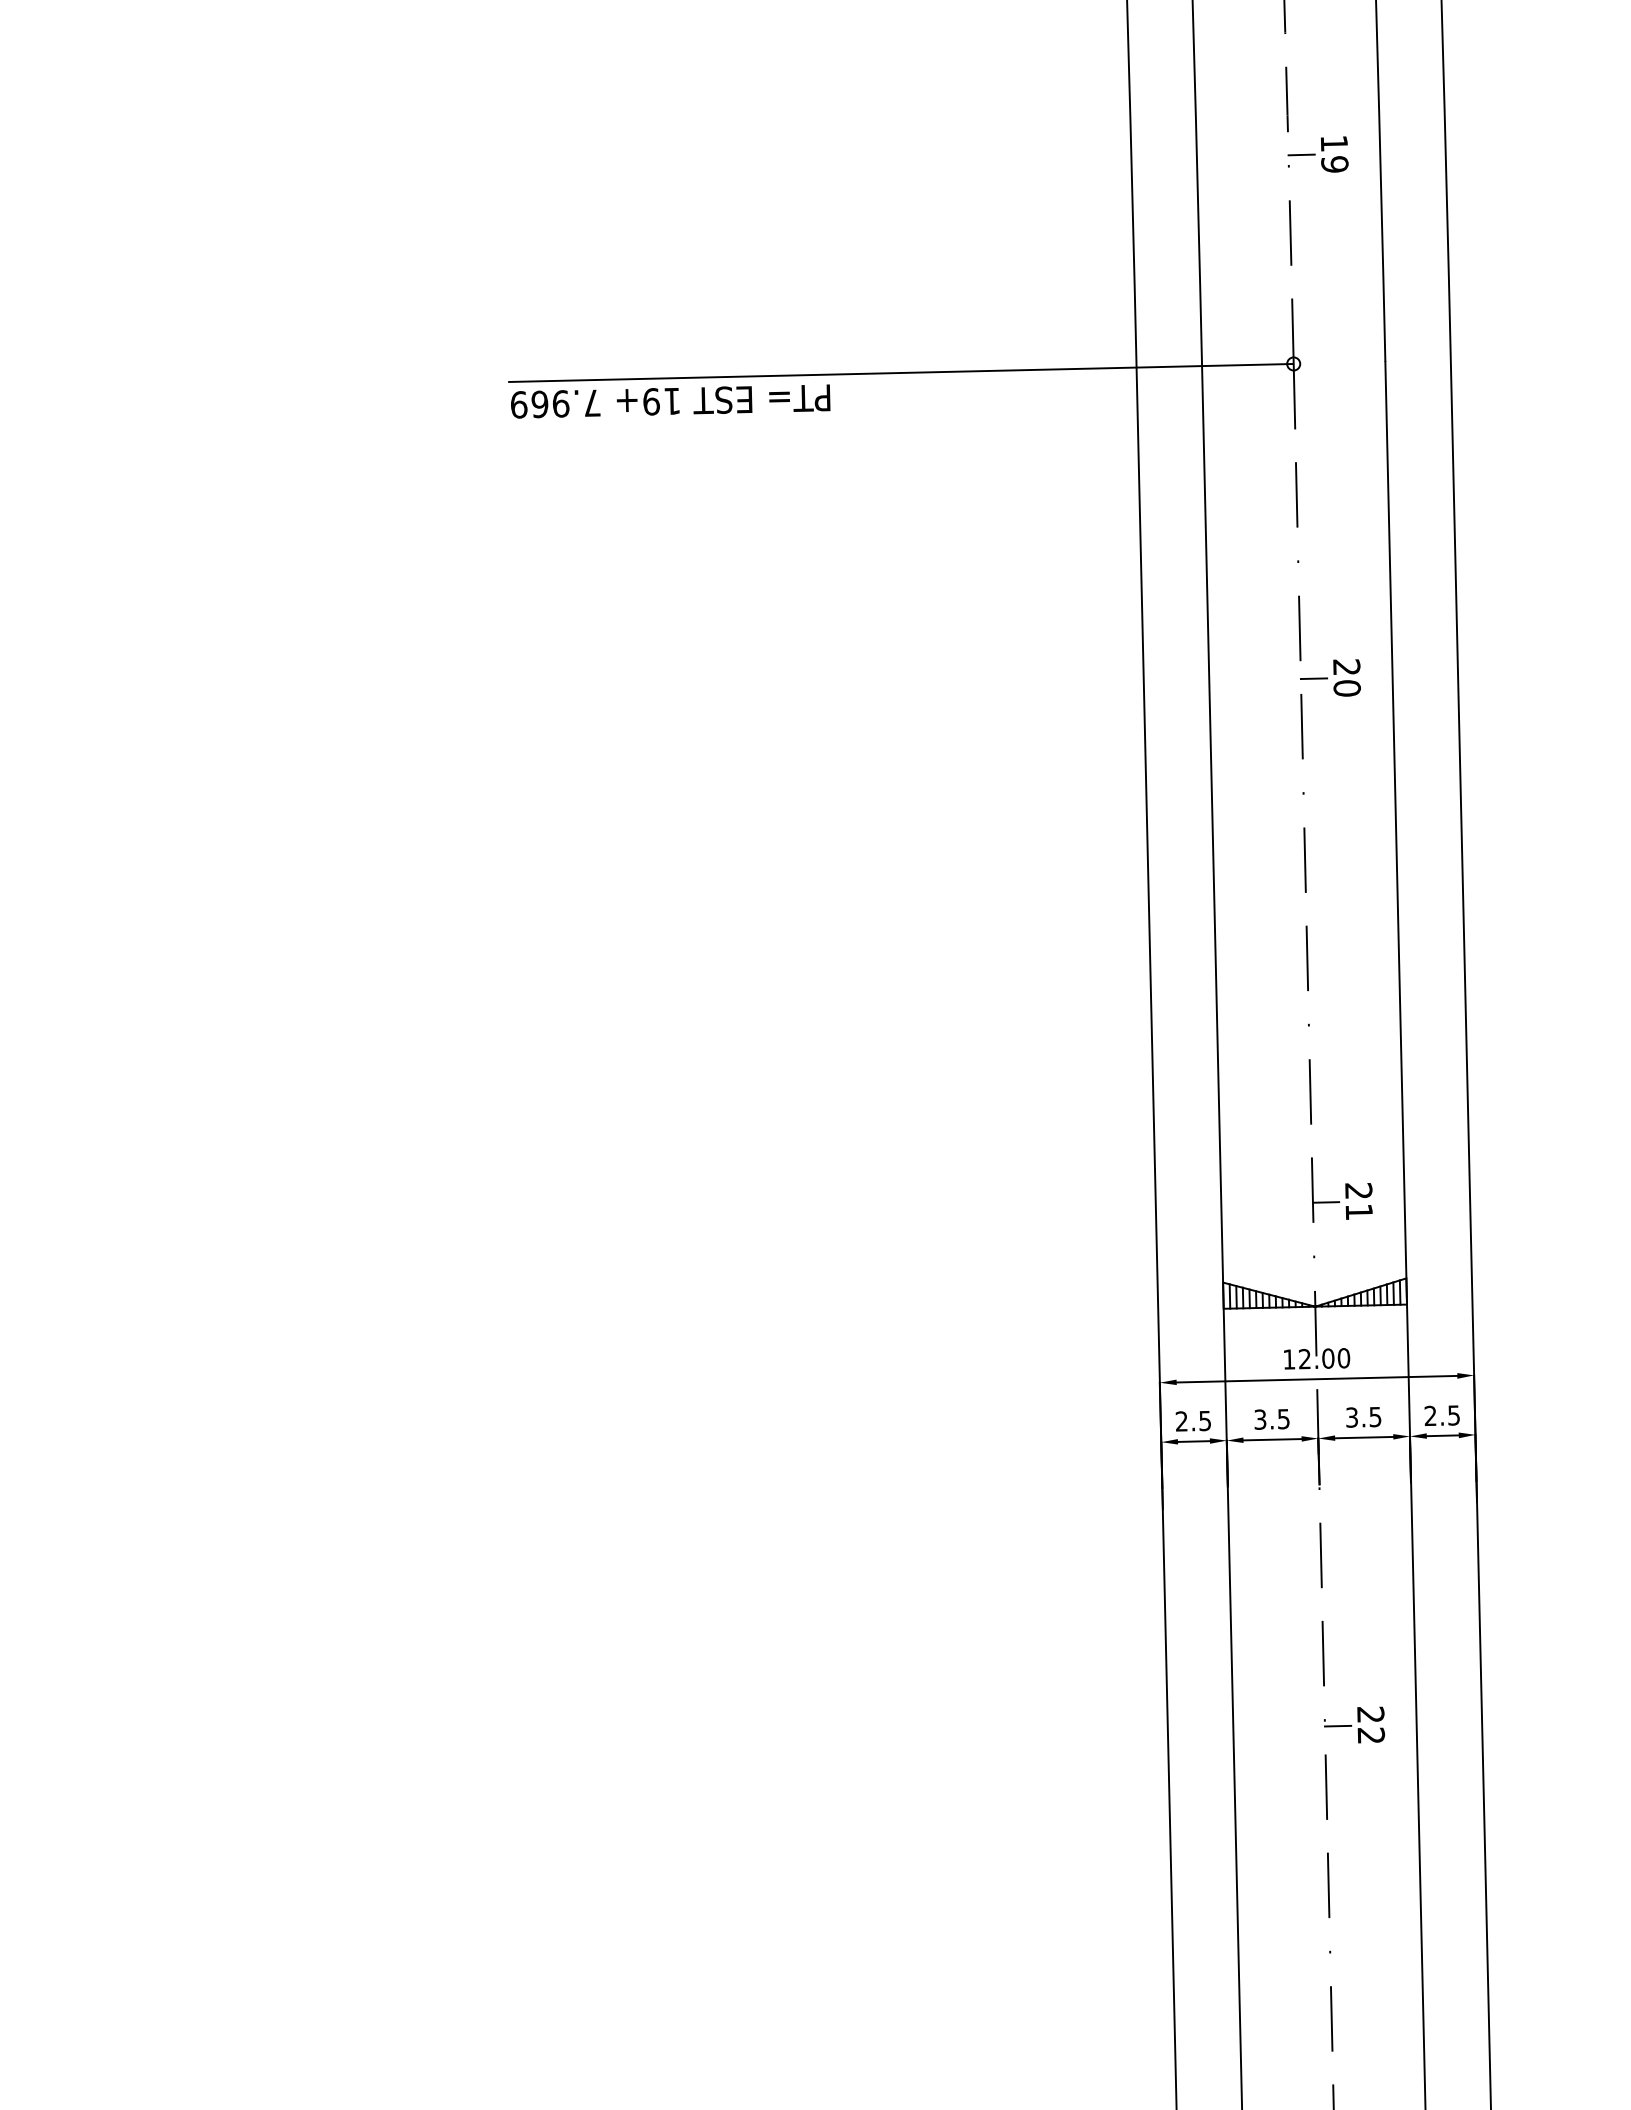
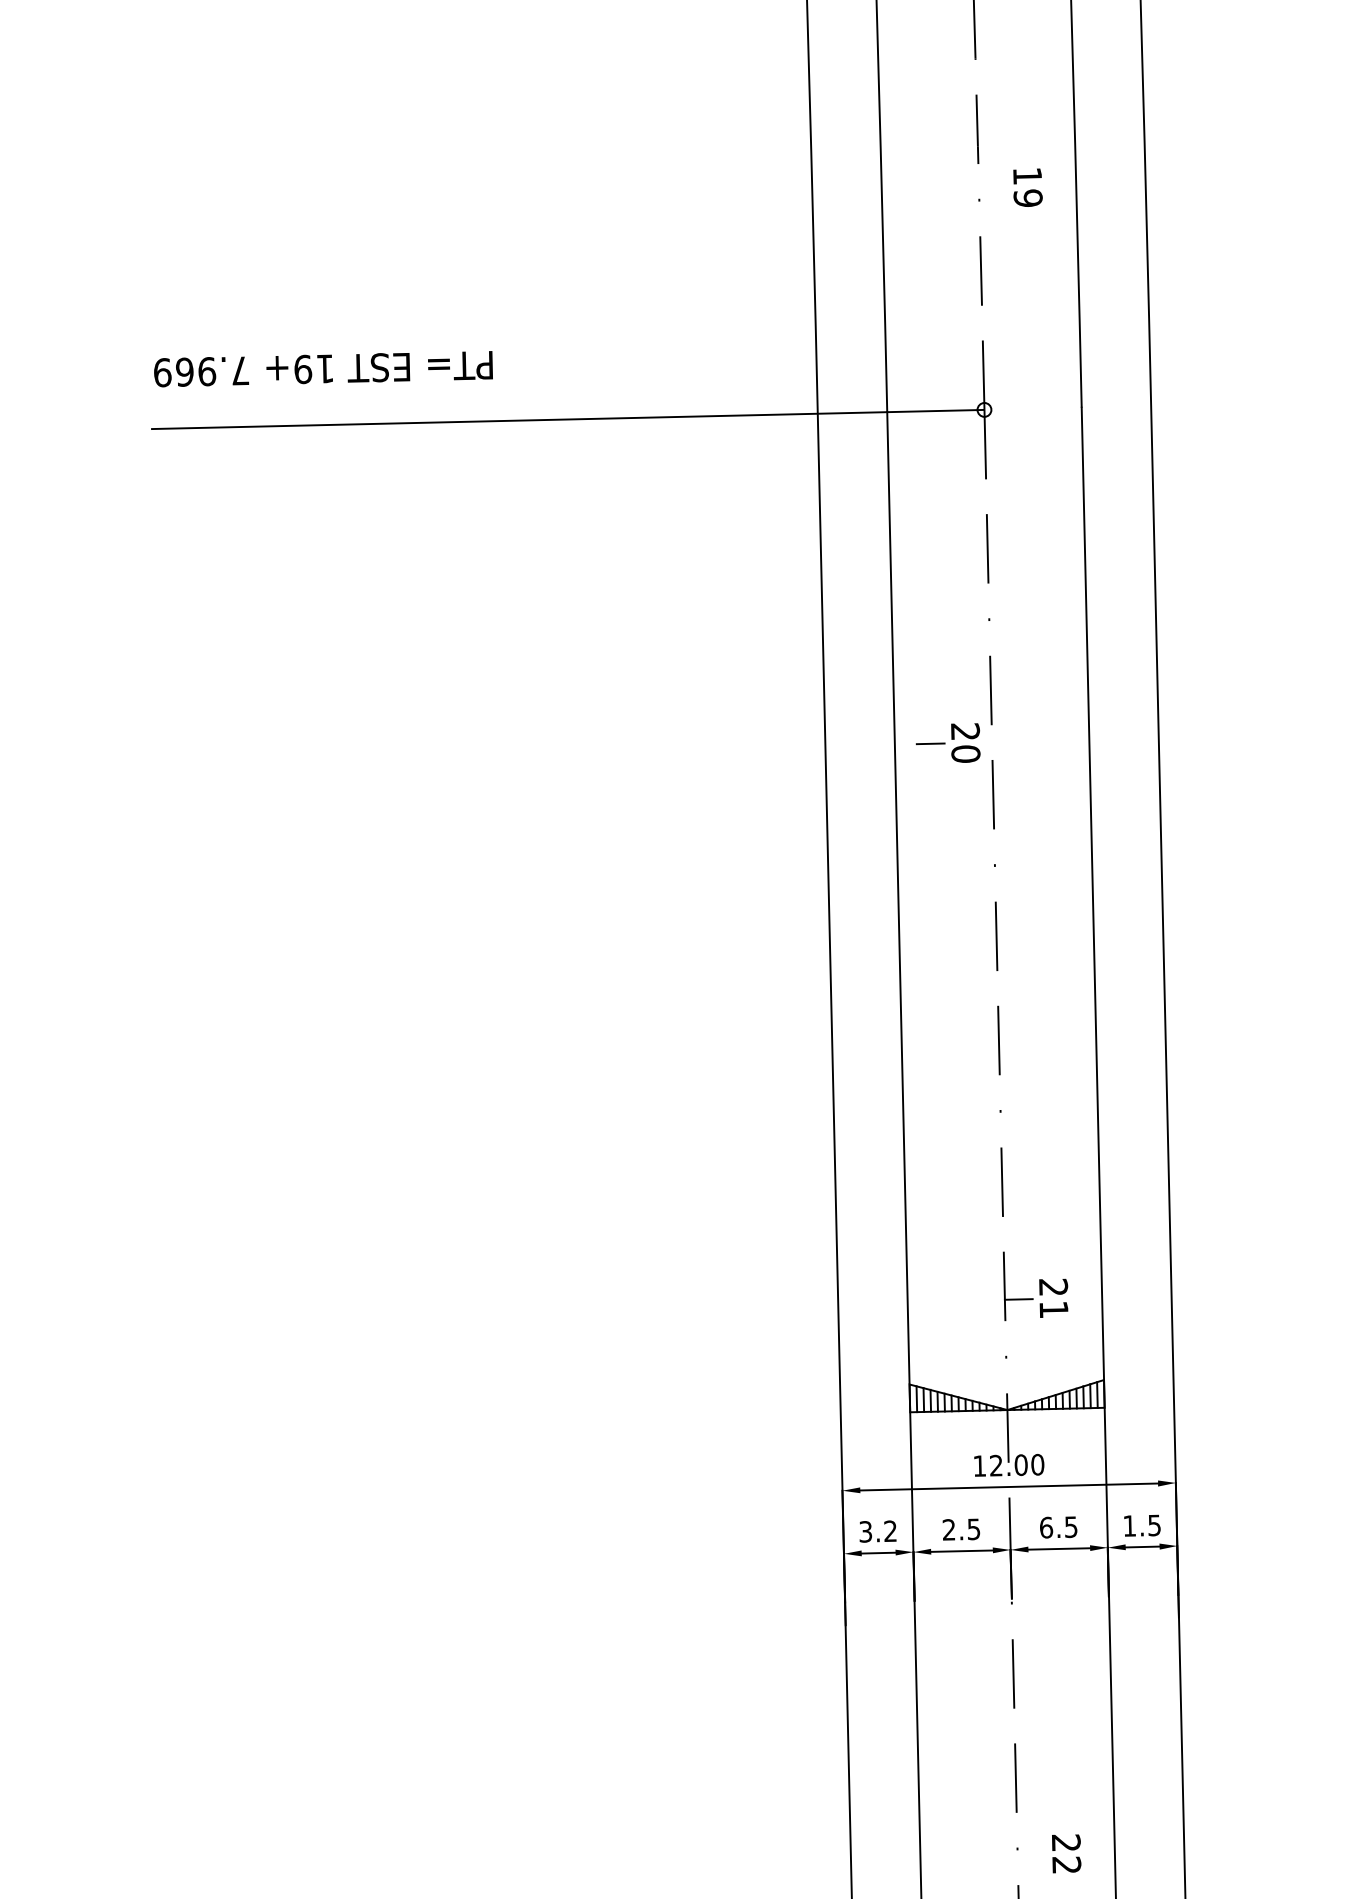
line: (1301, 154) -> (992, 187), removed
text: (670, 401) -> (323, 369), moved
part: (1330, 677) -> (948, 742), moved
text: (1430, 1415) -> (1129, 1525), 2.5 -> 1.5
text: (1352, 1417) -> (1046, 1527), 3.5 -> 6.5
text: (1260, 1419) -> (949, 1529), 3.5 -> 2.5
text: (1192, 1420) -> (877, 1530), 2.5 -> 3.2
line: (1337, 1725) -> (1030, 1854), removed

